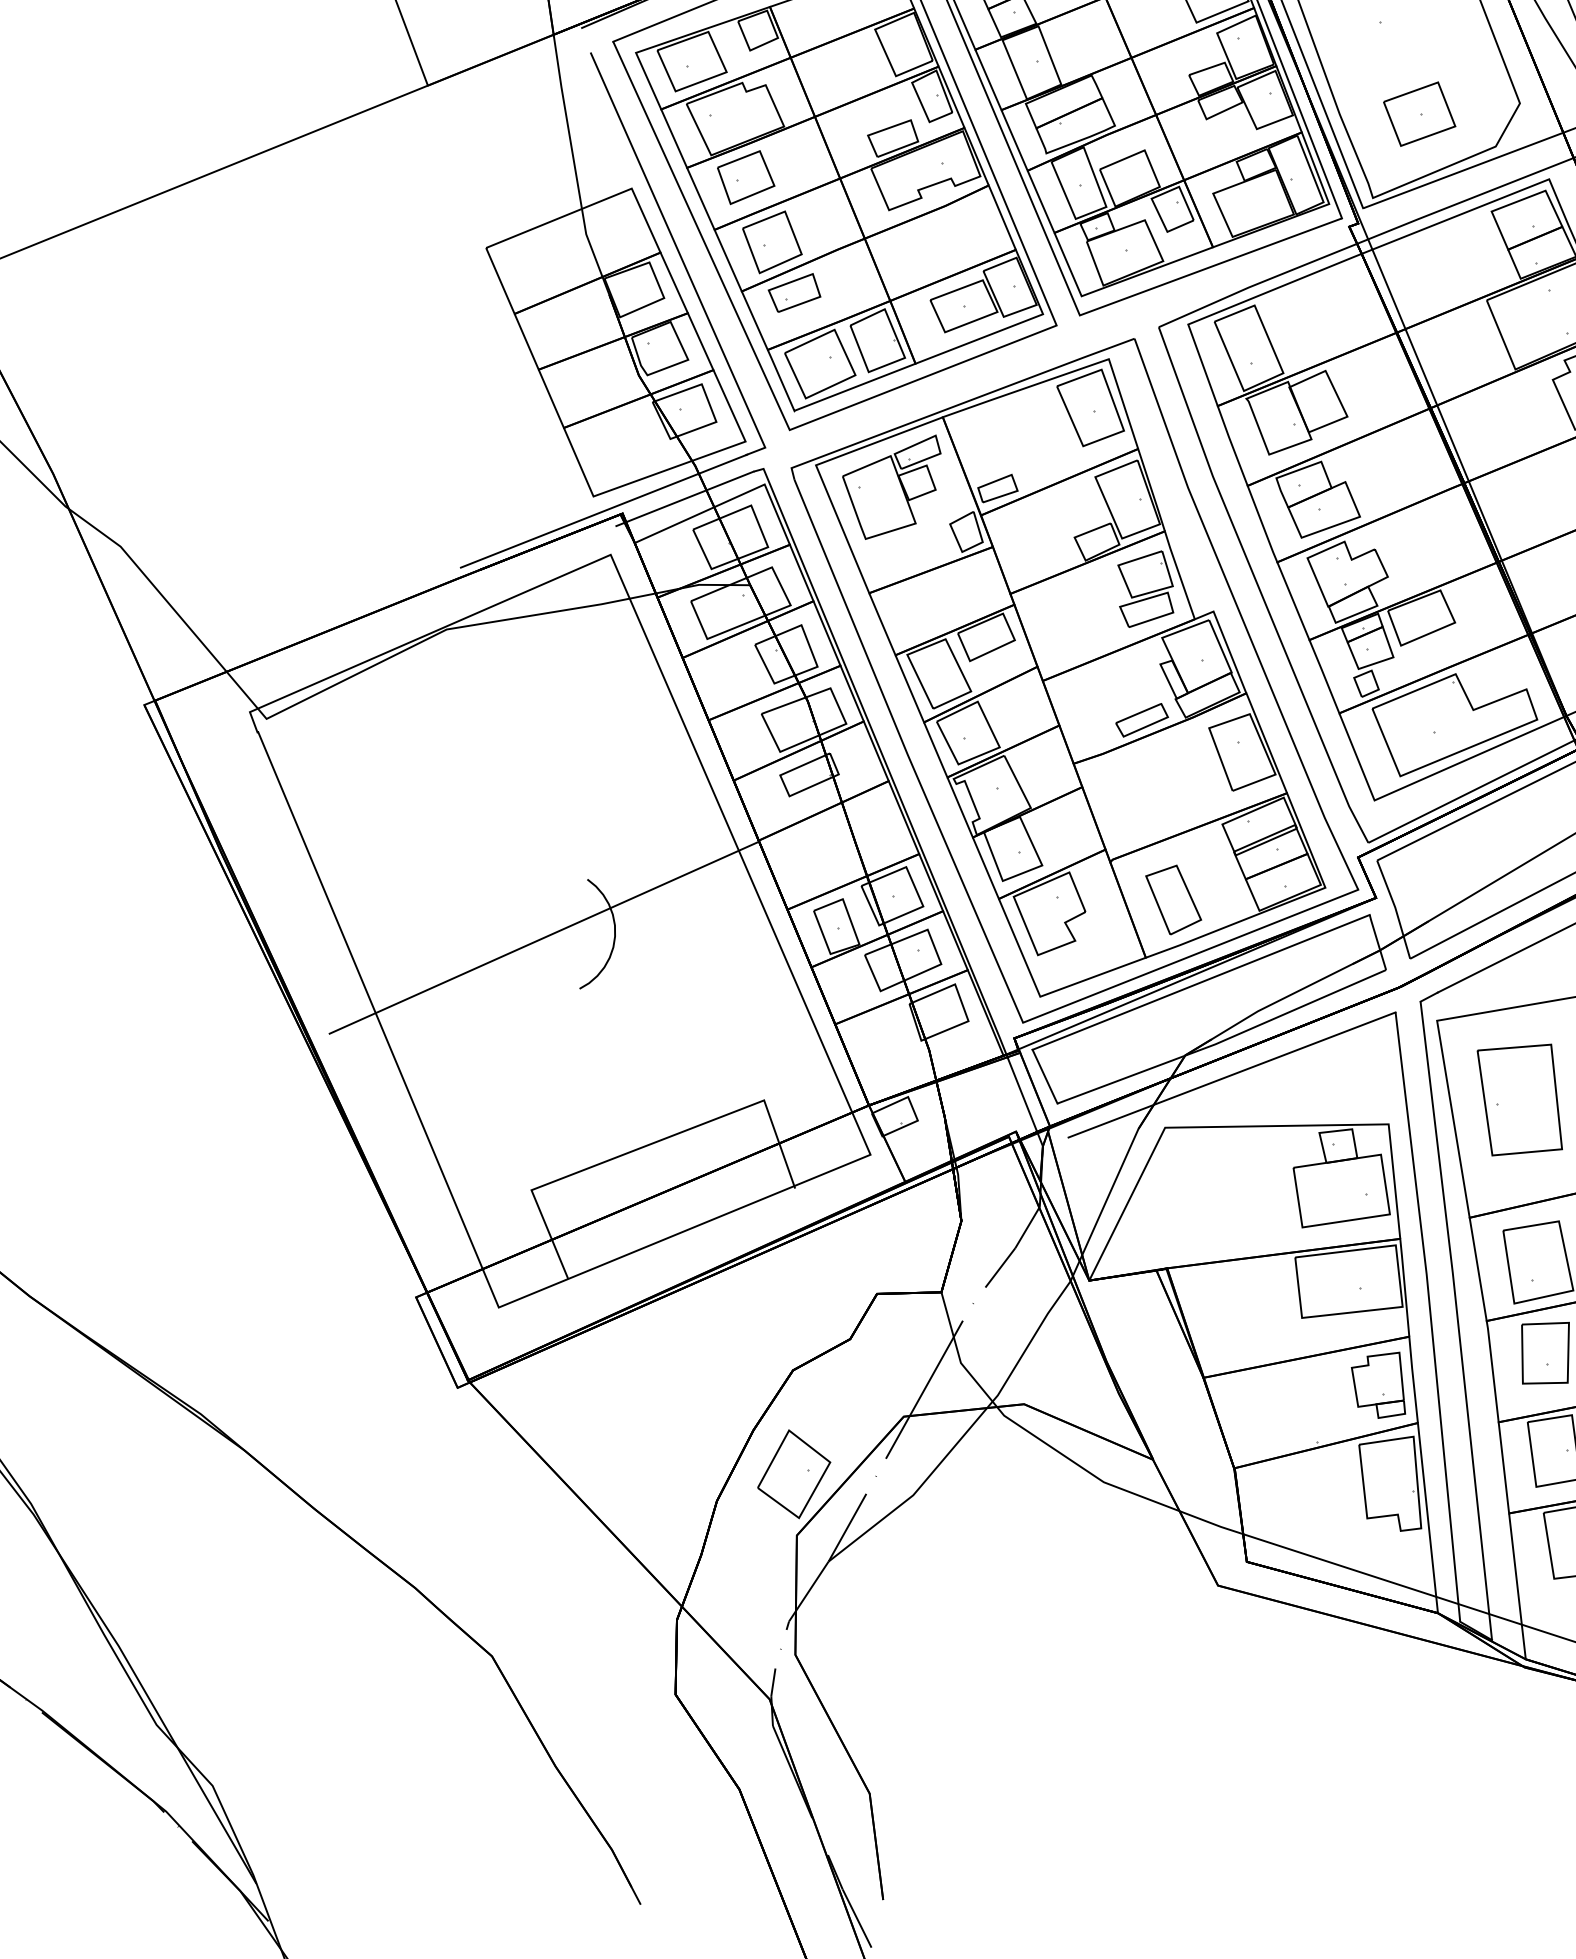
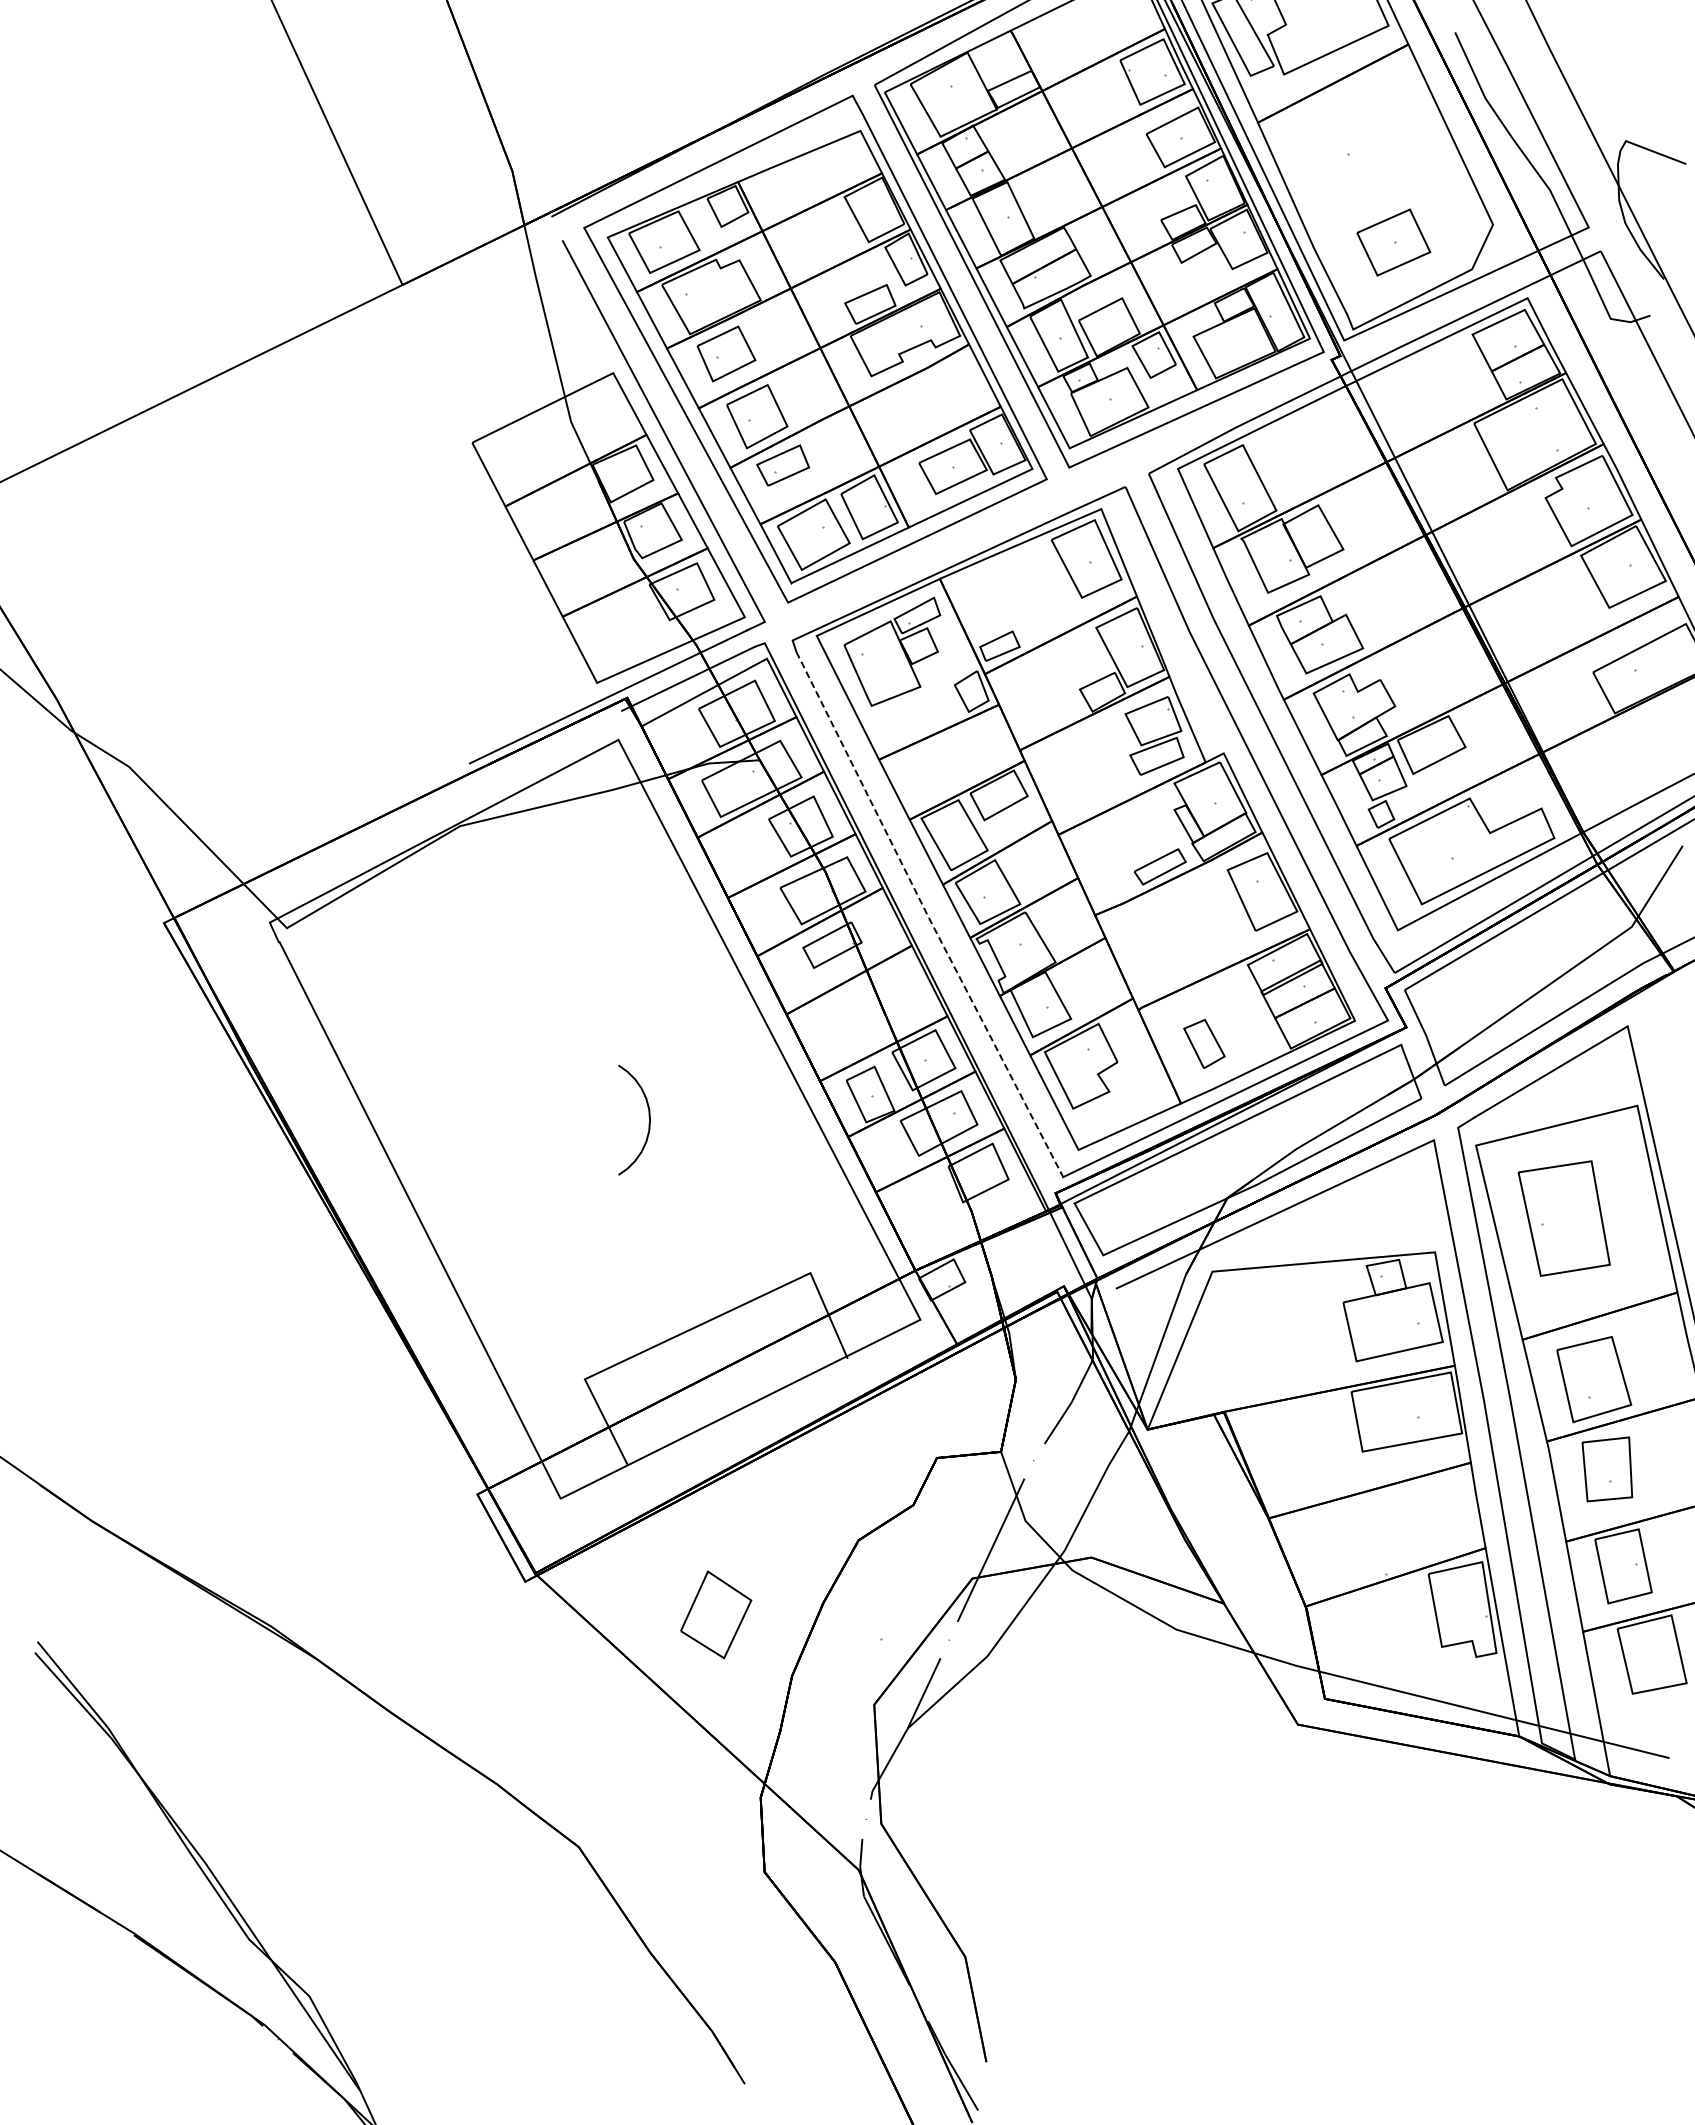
line: (907, 753) -> (928, 916), solid -> dashed
part: (1173, 899) -> (1204, 1043), size x0.7
line: (544, 937) -> (579, 1126), removed
part: (1378, 1384) -> (1443, 1512), removed
part: (794, 1473) -> (716, 1614), moved

